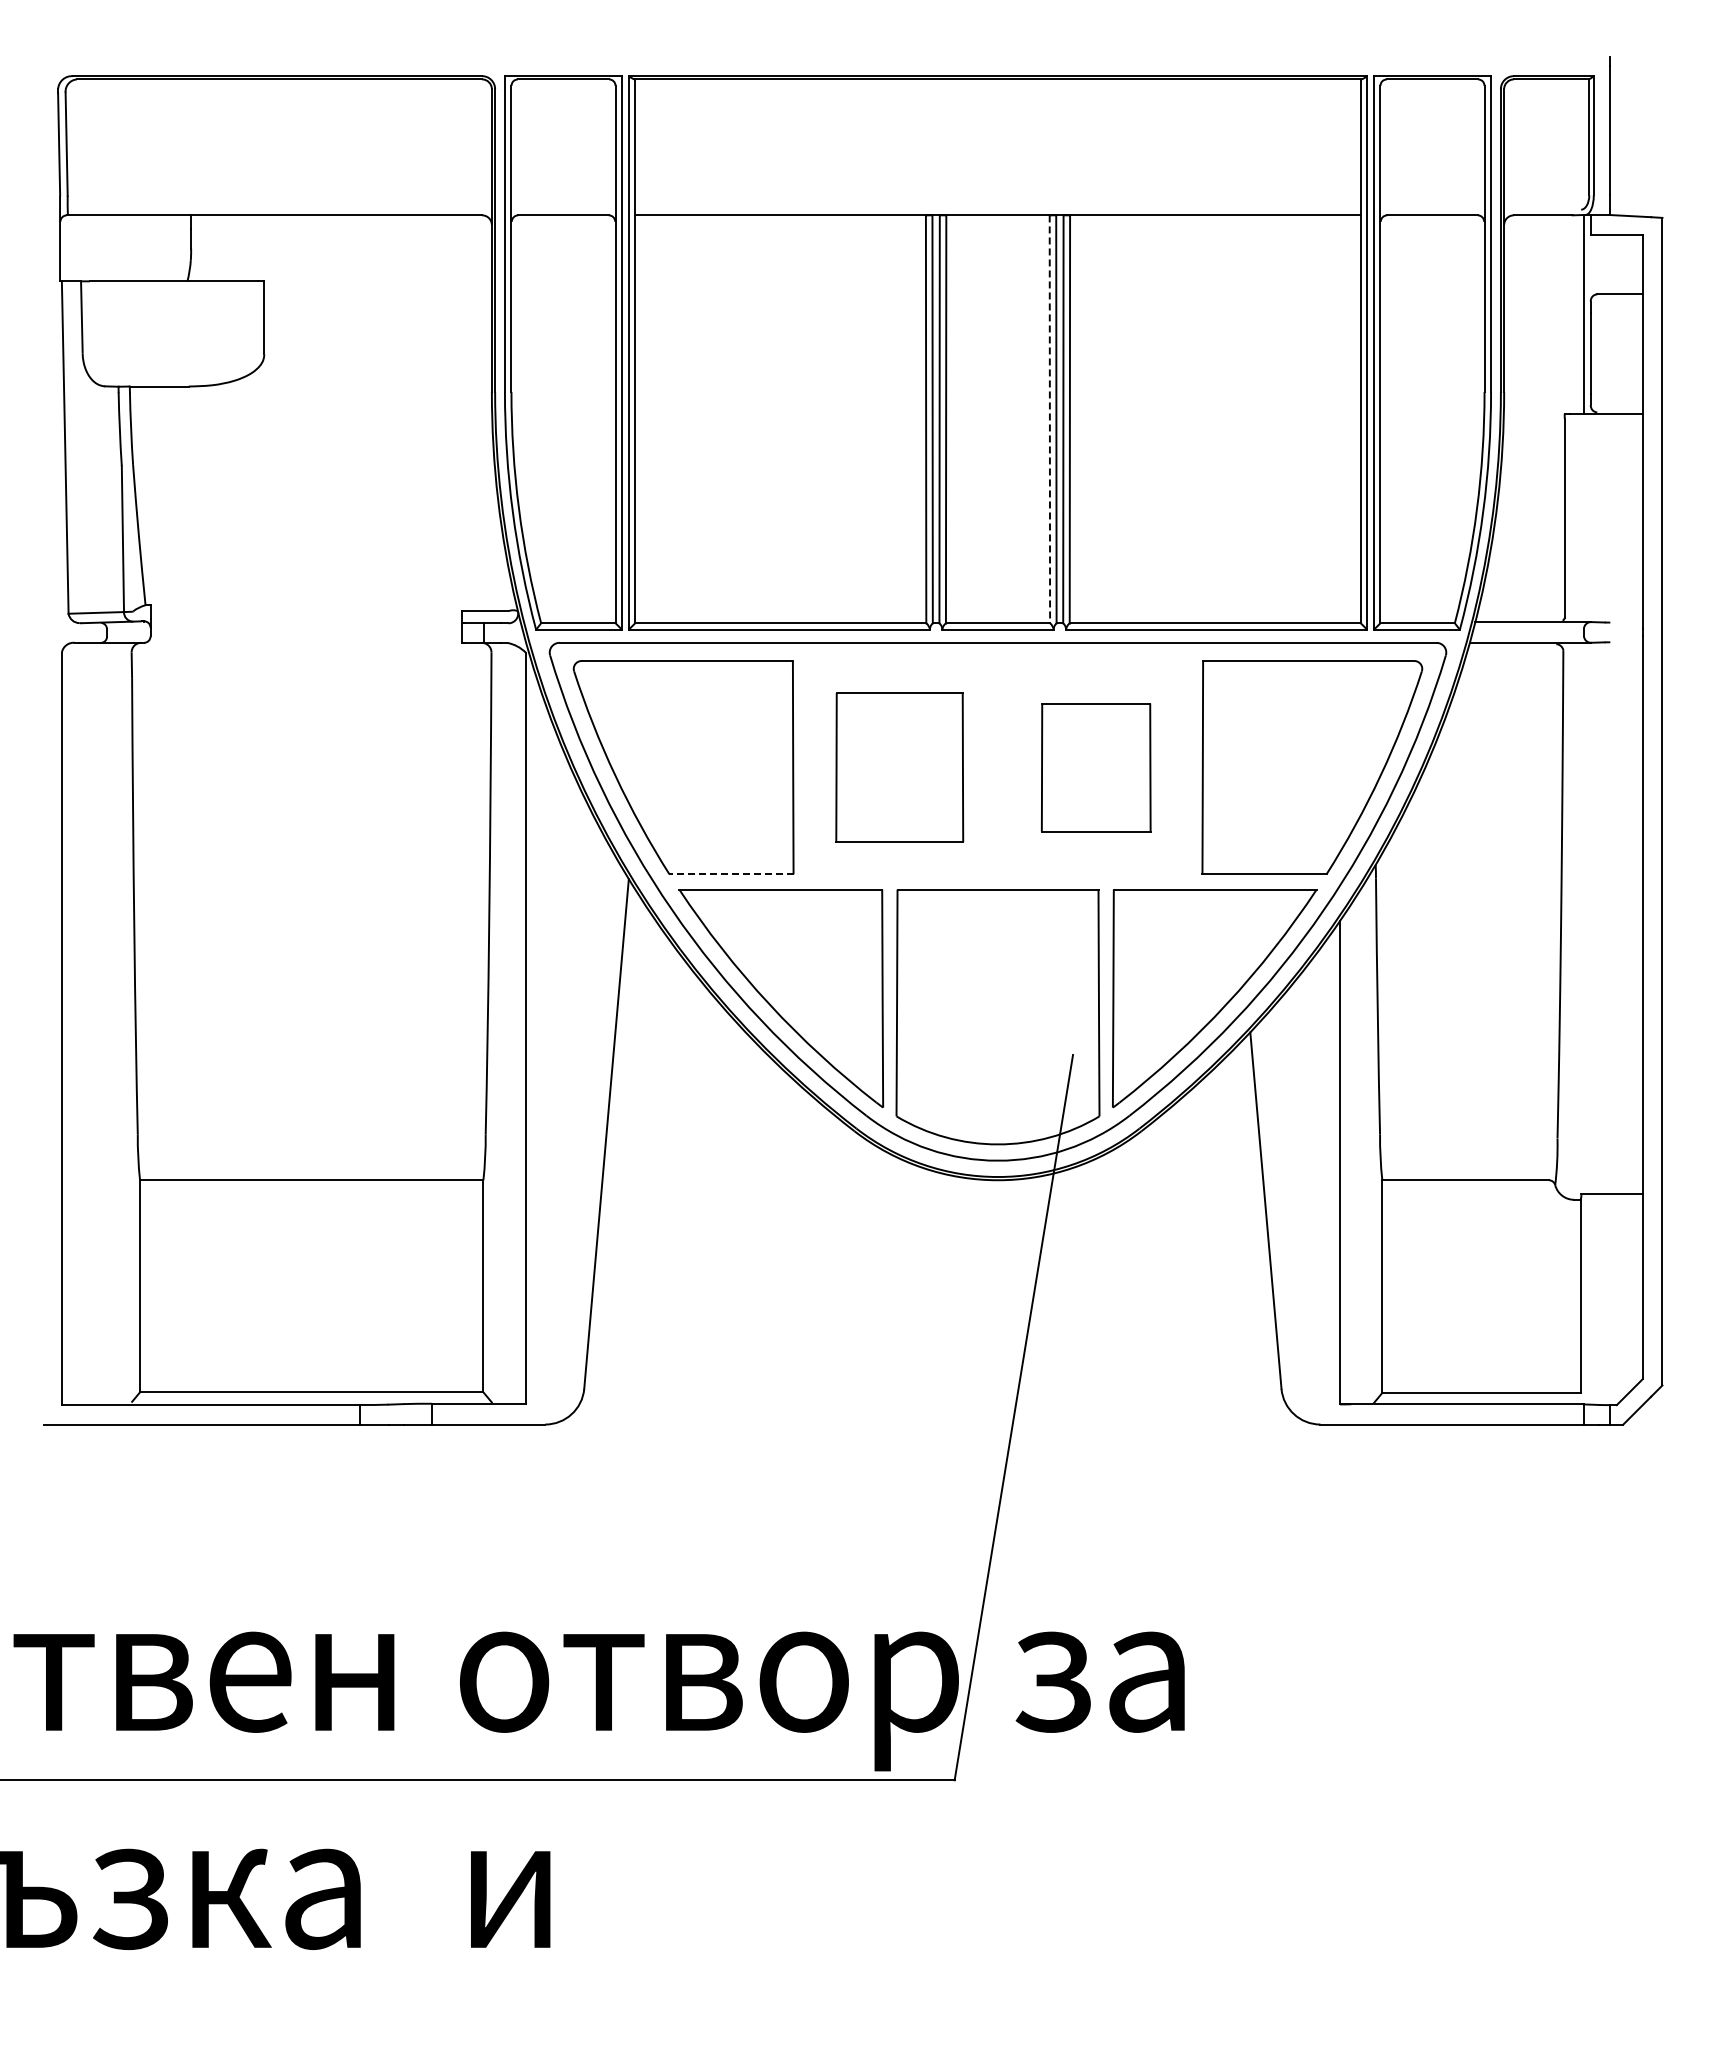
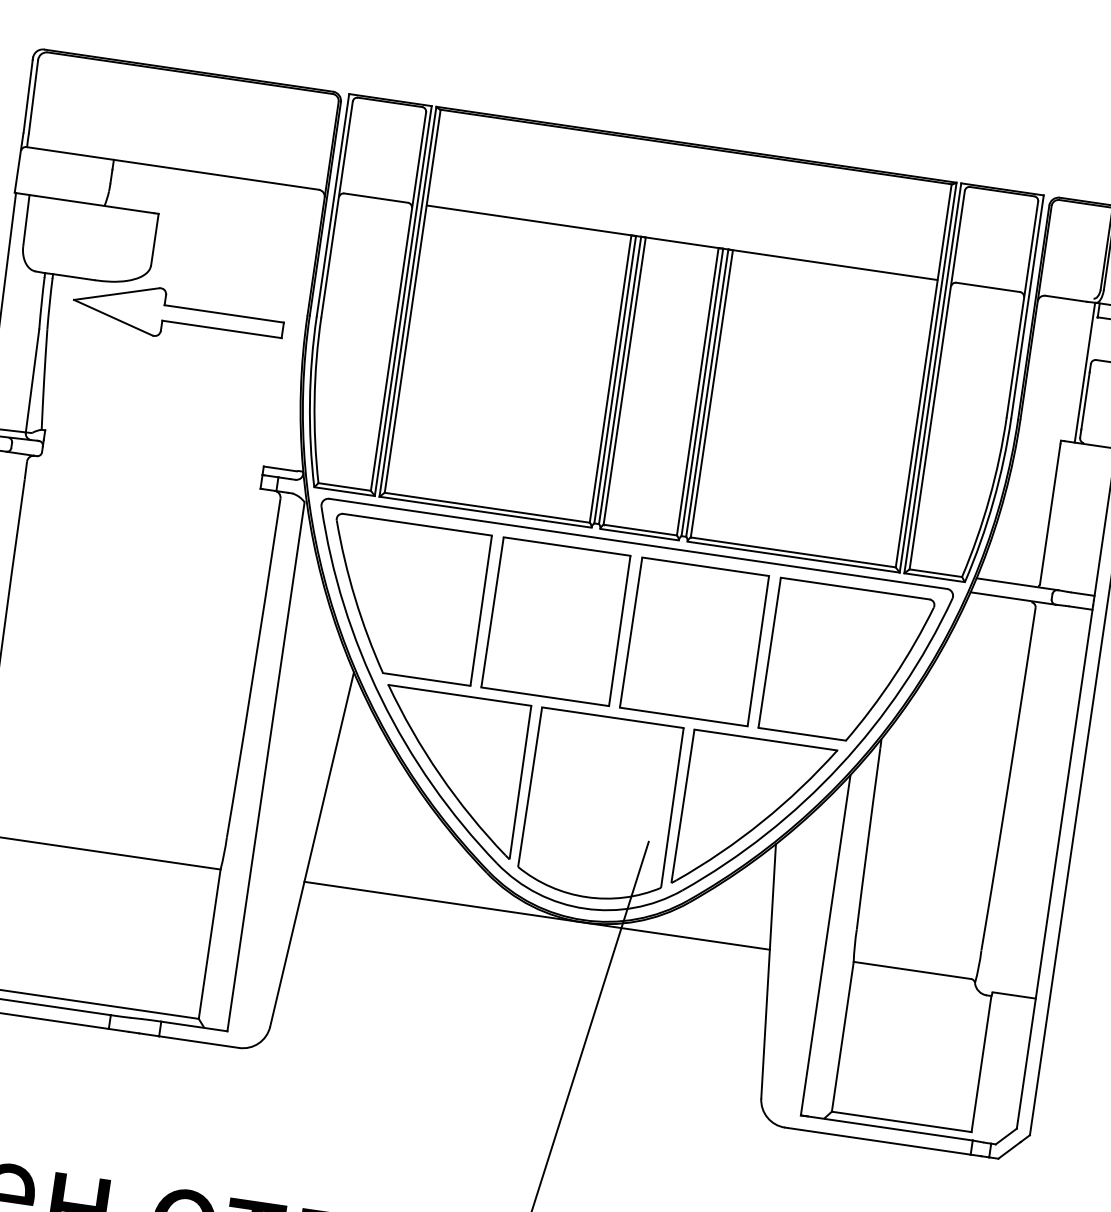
part: (312, 417) -> (178, 314), added
line: (1049, 419) -> (697, 391), dashed -> solid
line: (1626, 622) -> (1083, 594), added
line: (1626, 642) -> (1080, 608), added
part: (899, 767) -> (556, 621), size x1.43
part: (1095, 767) -> (694, 641), size x1.67
line: (731, 874) -> (426, 679), dashed -> solid
line: (932, 1180) -> (536, 915), added

